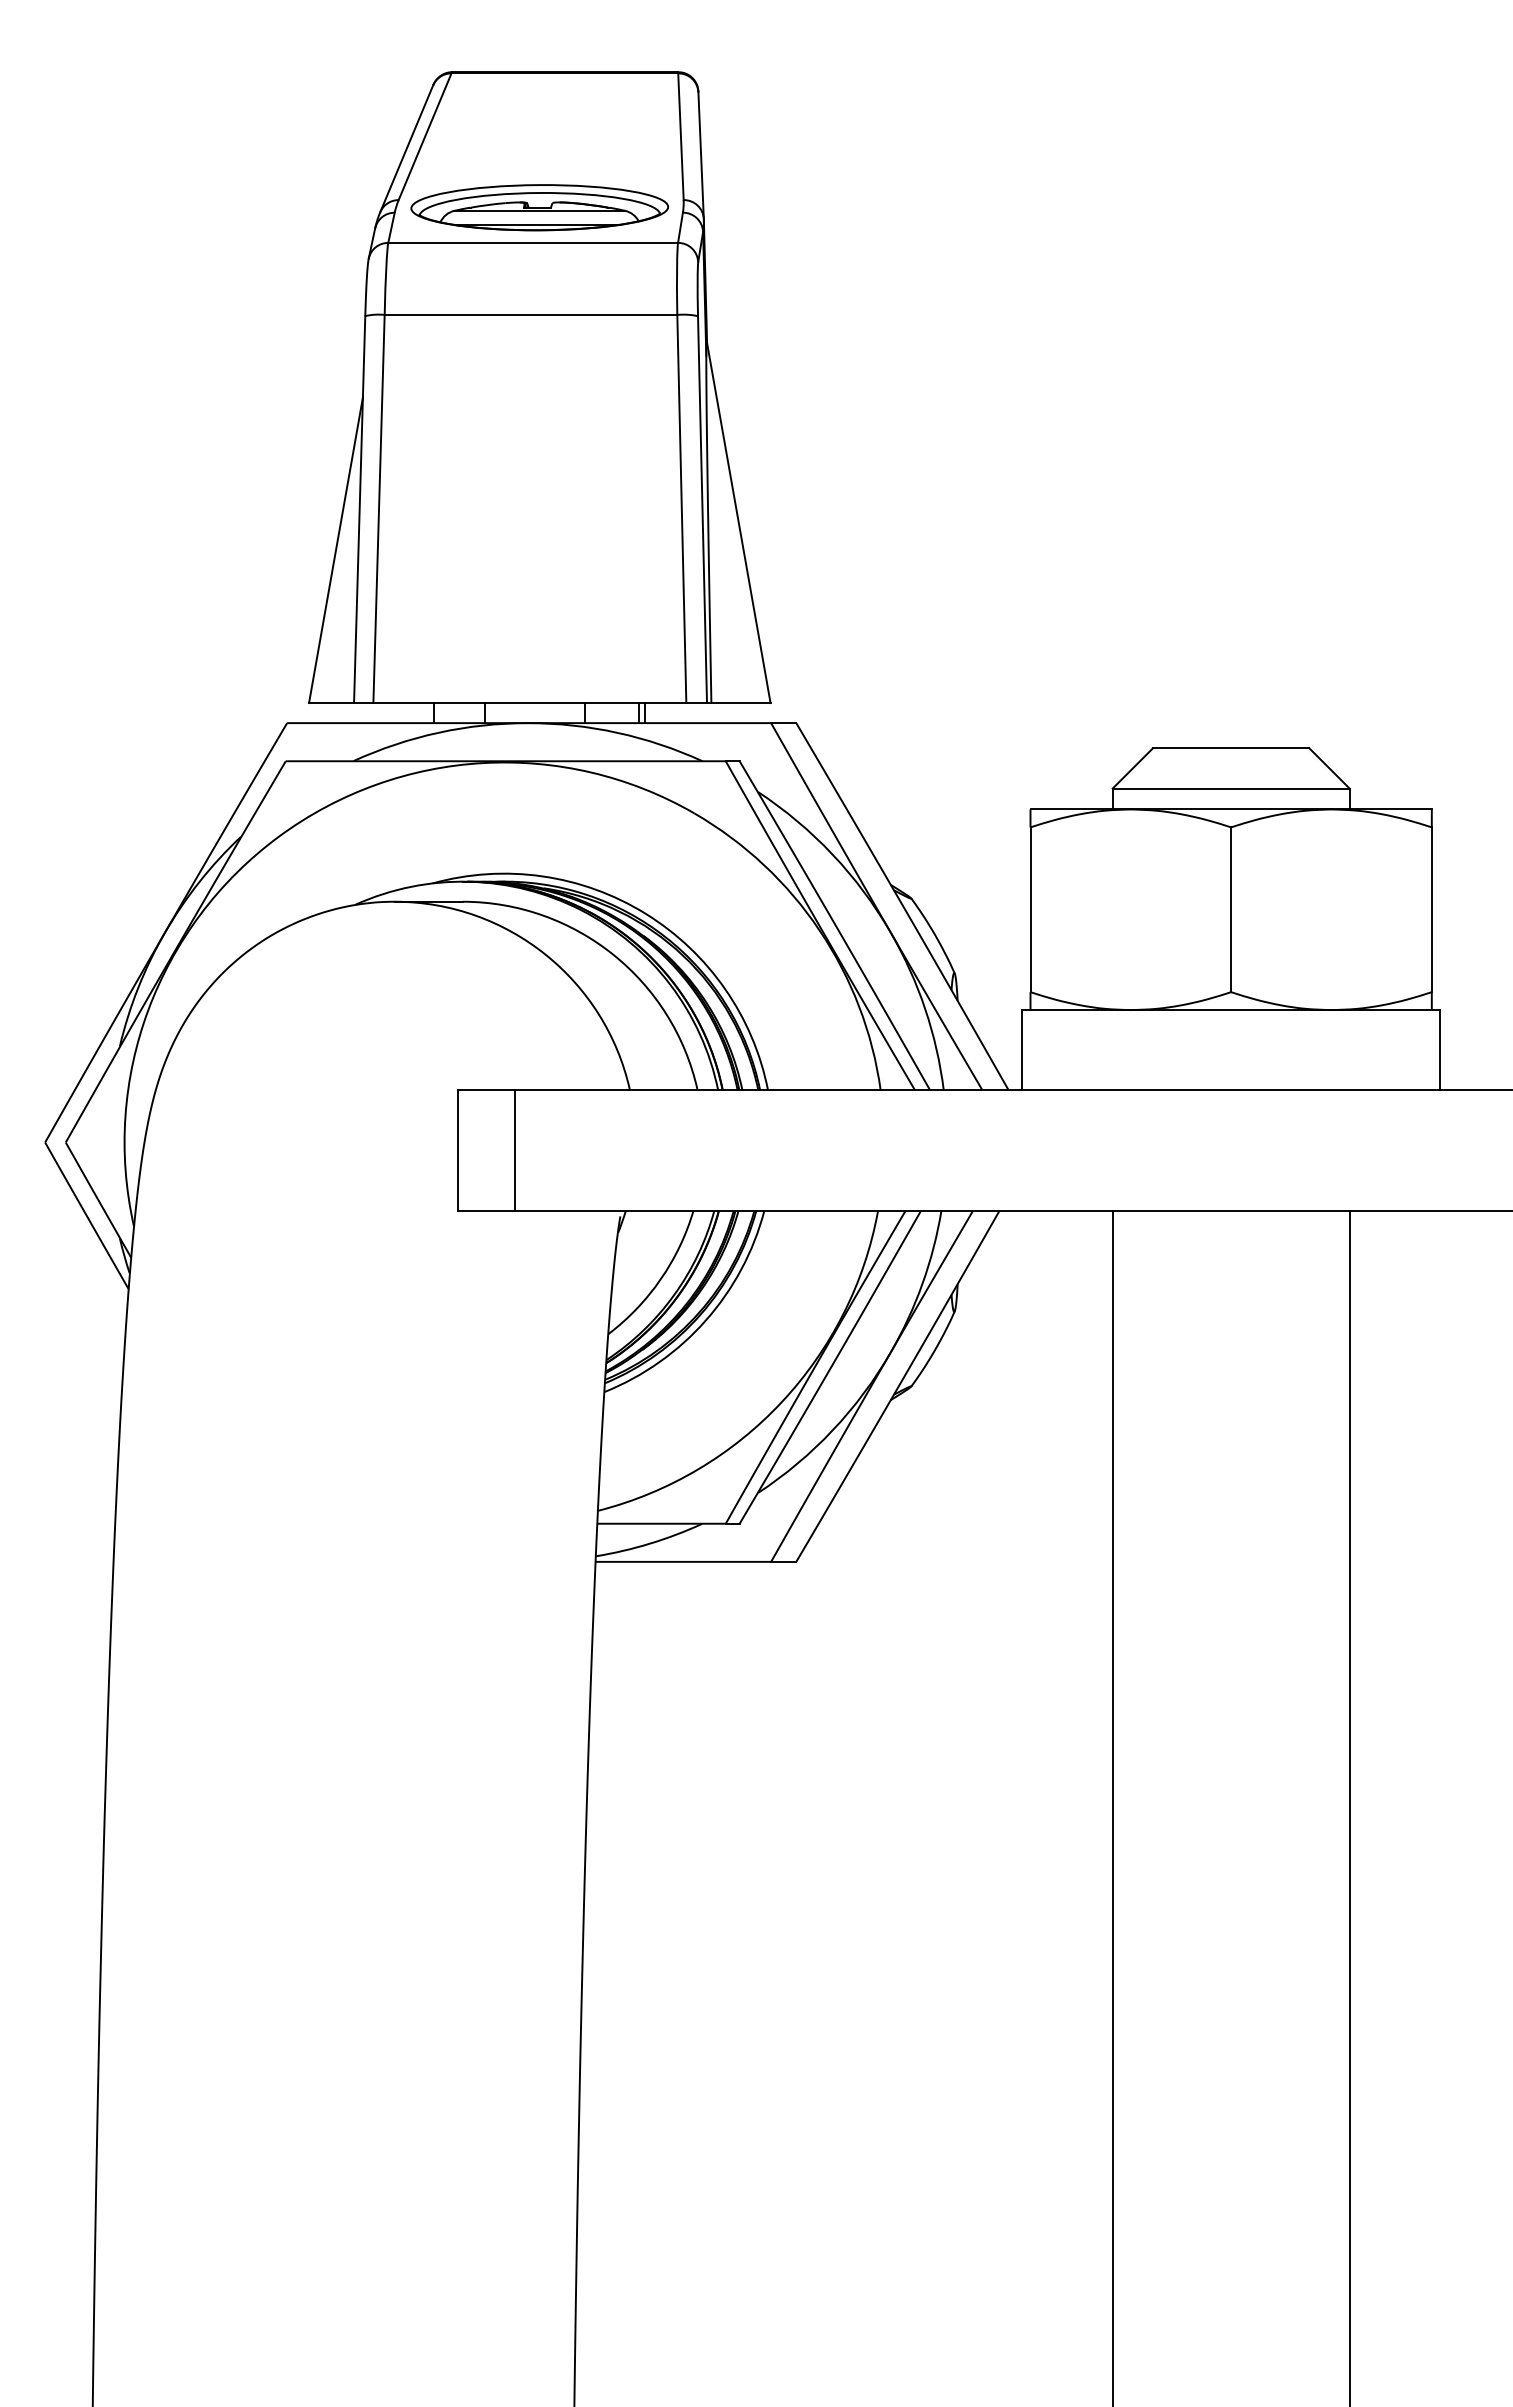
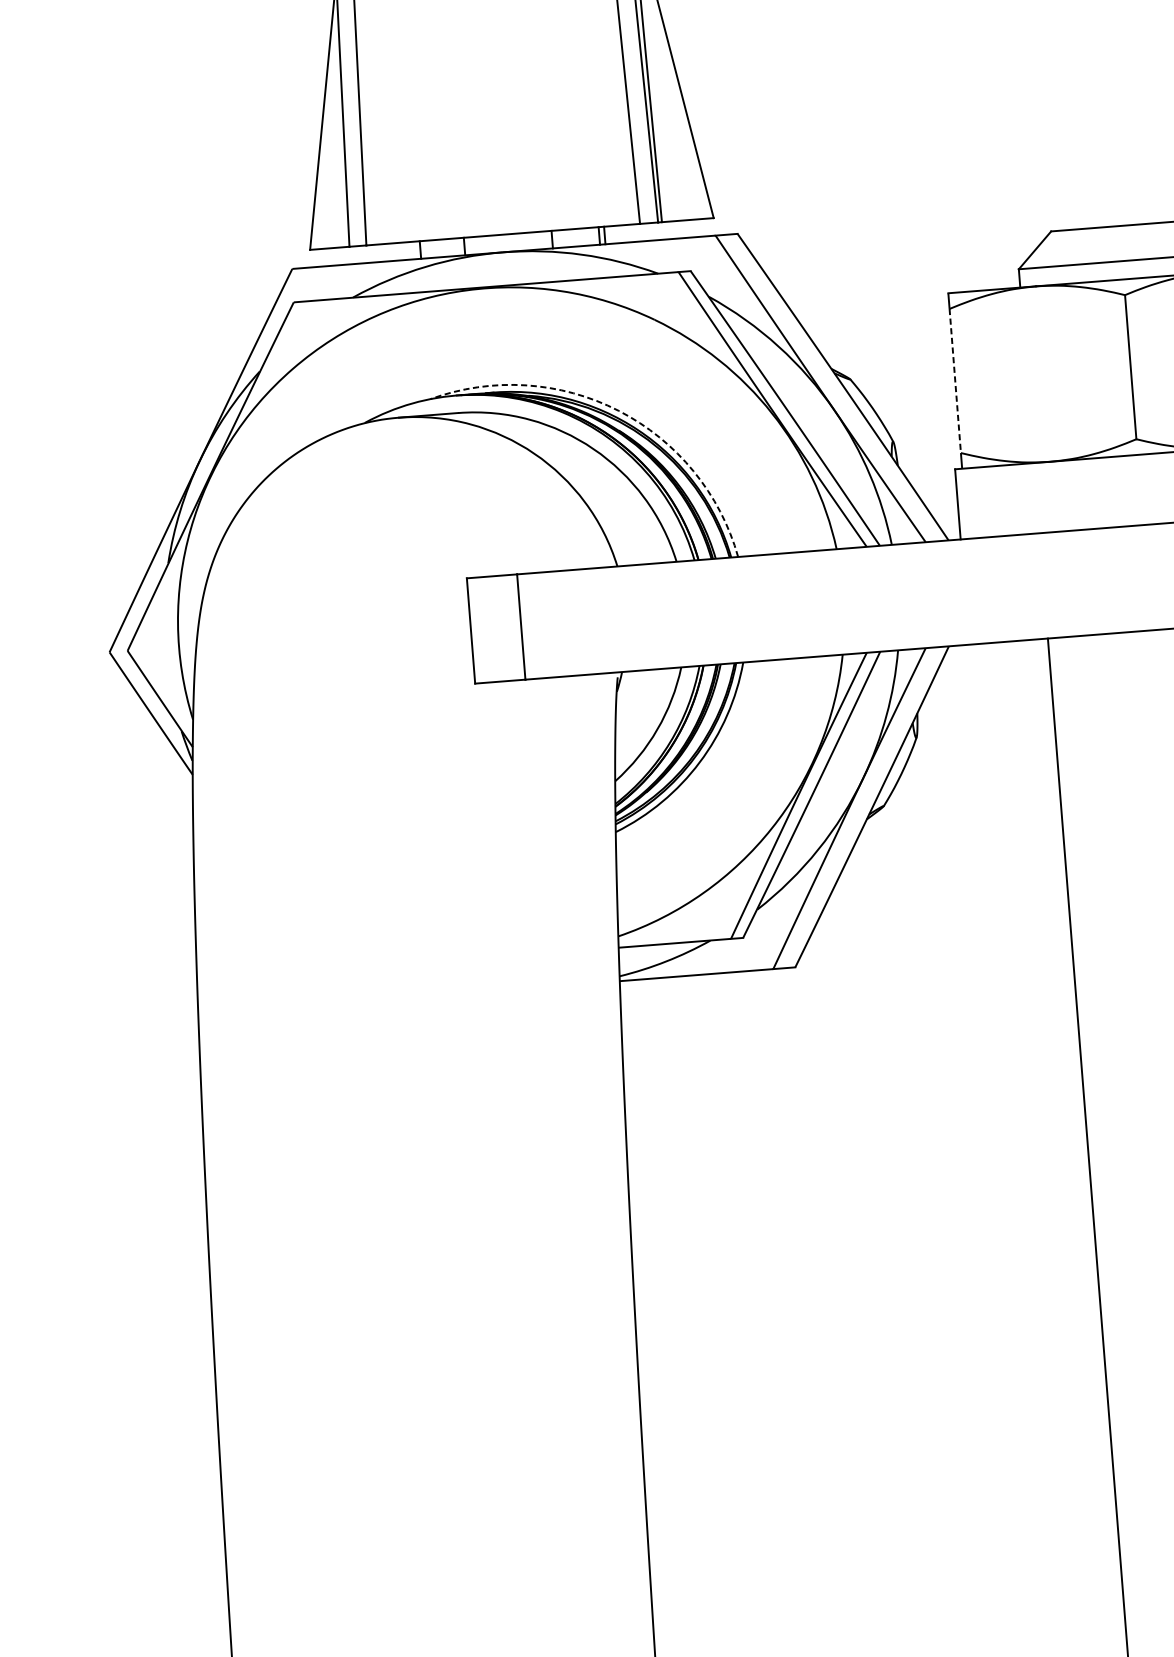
line: (1030, 910) -> (955, 381), solid -> dashed
arc: (645, 913) -> (618, 410), solid -> dashed

